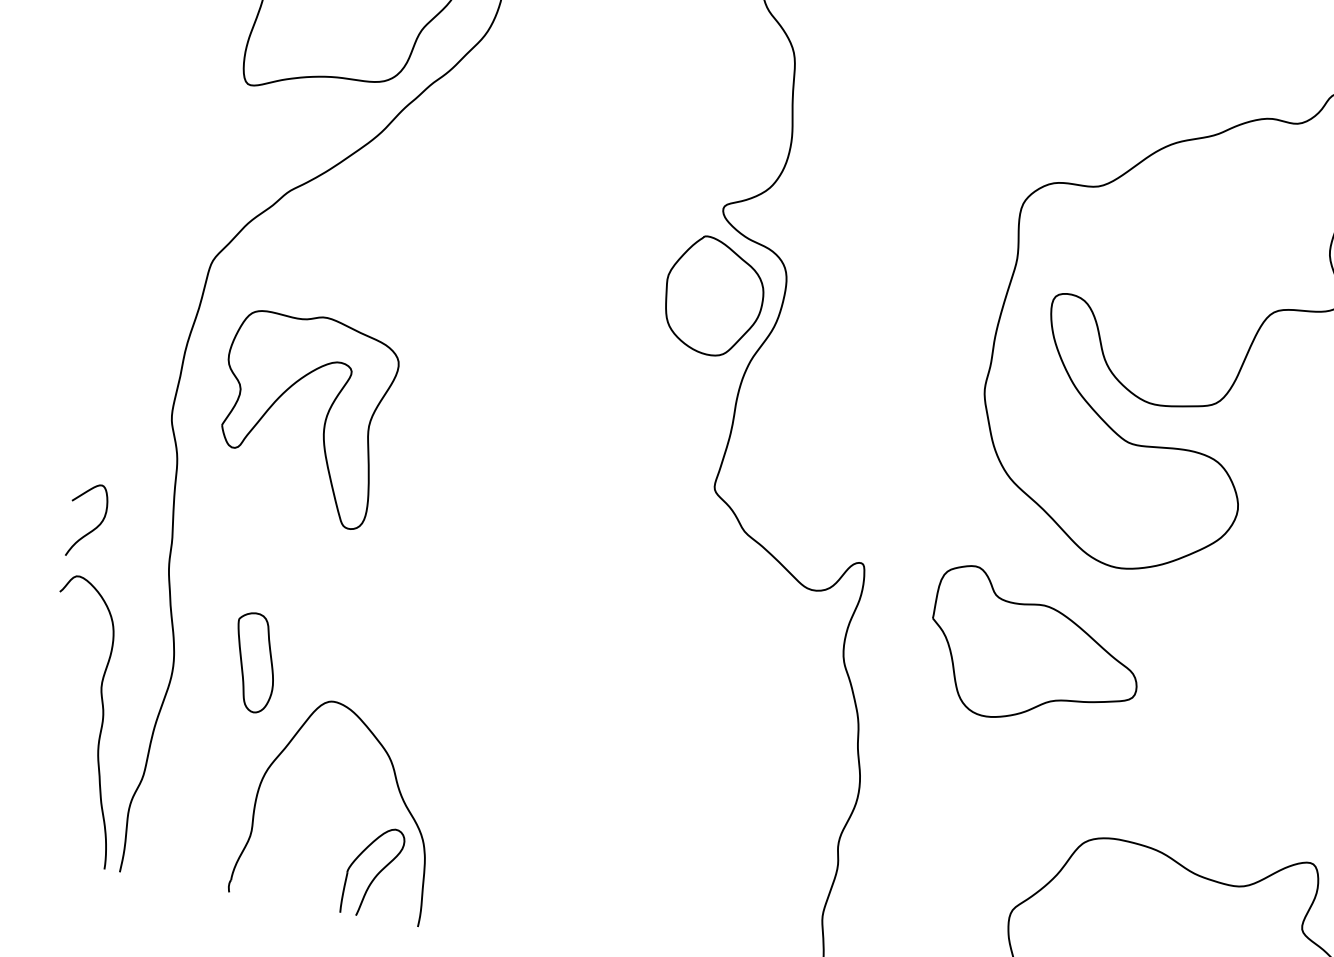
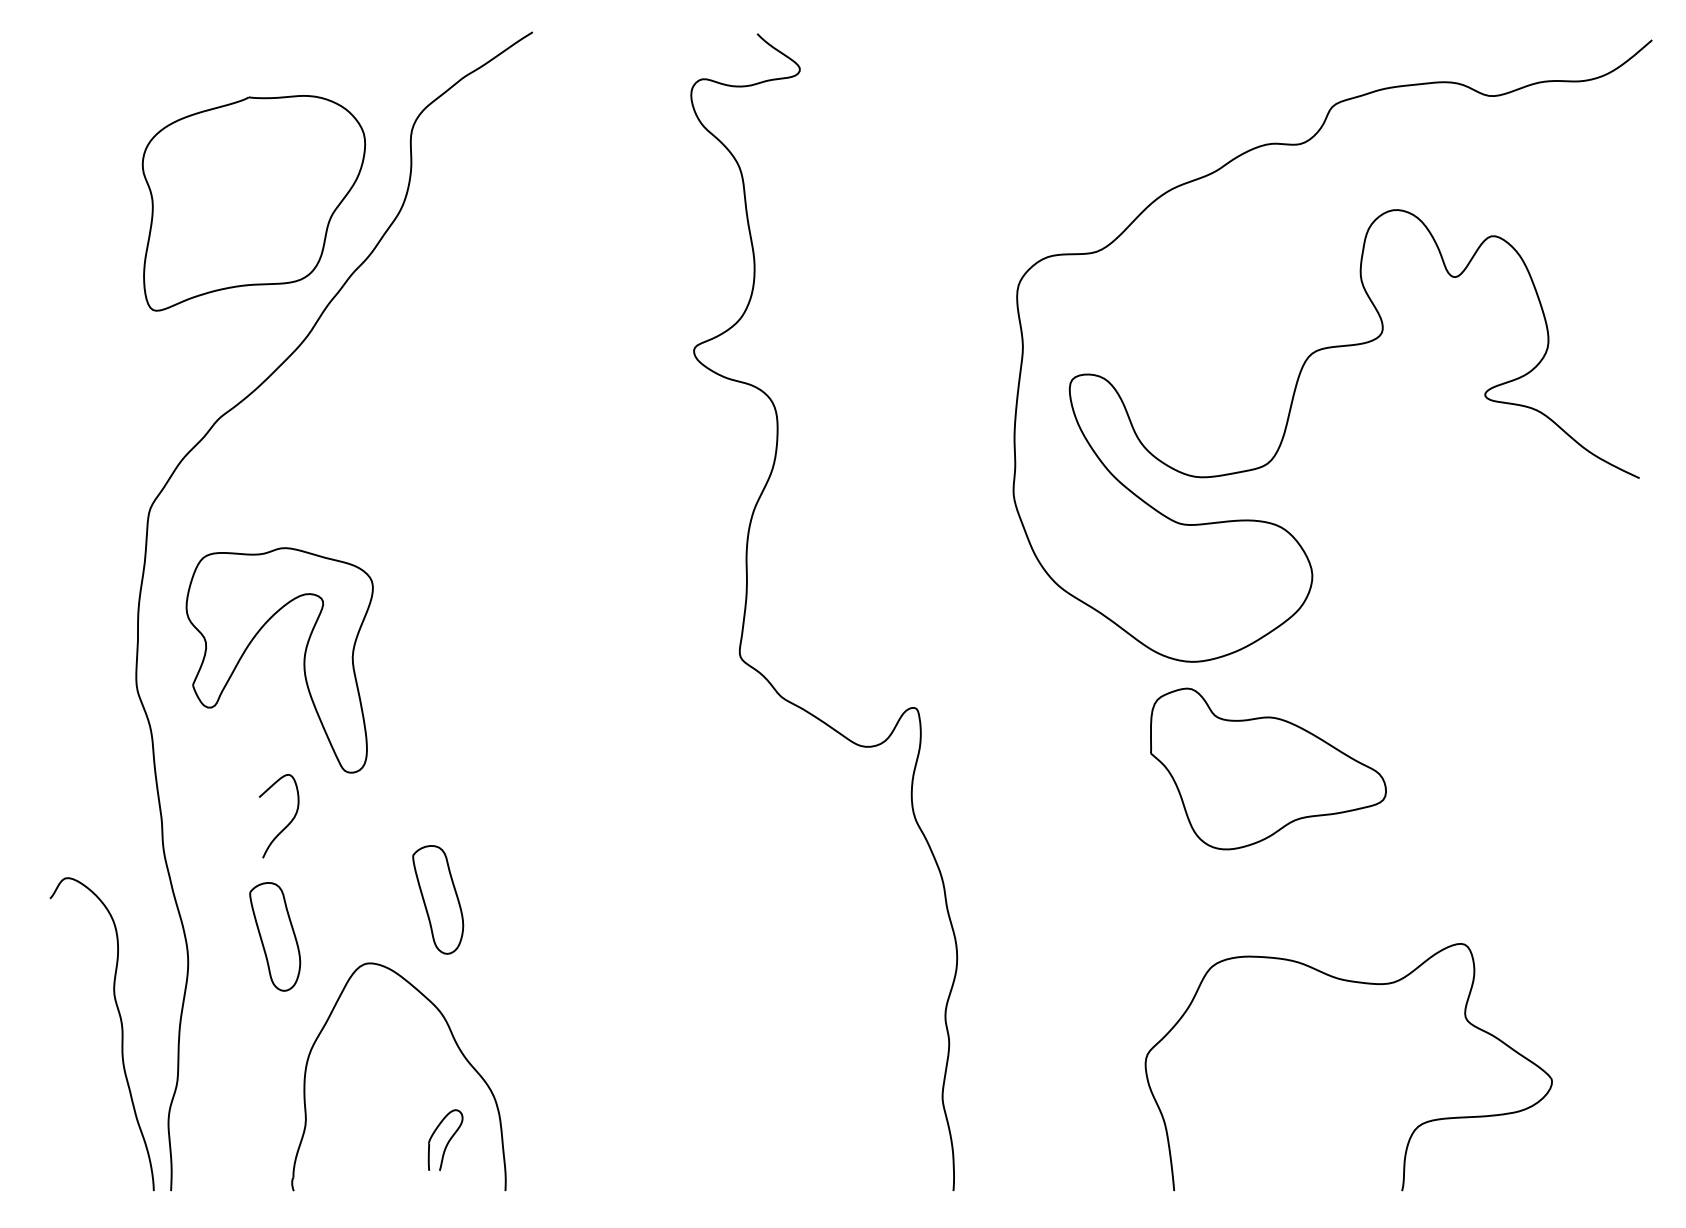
part: (713, 297) -> (700, 448), removed
curve: (92, 529) -> (287, 824), moved
part: (1035, 650) -> (1268, 768), moved
part: (405, 656) -> (438, 899), added
part: (372, 872) -> (445, 1140), size x0.6

